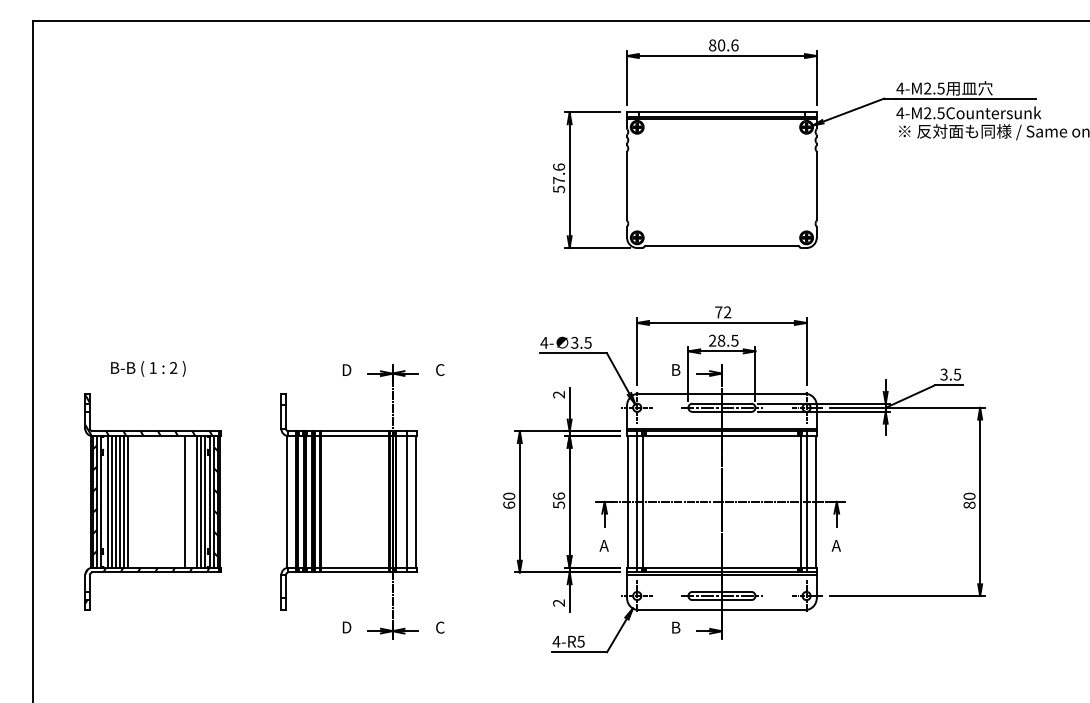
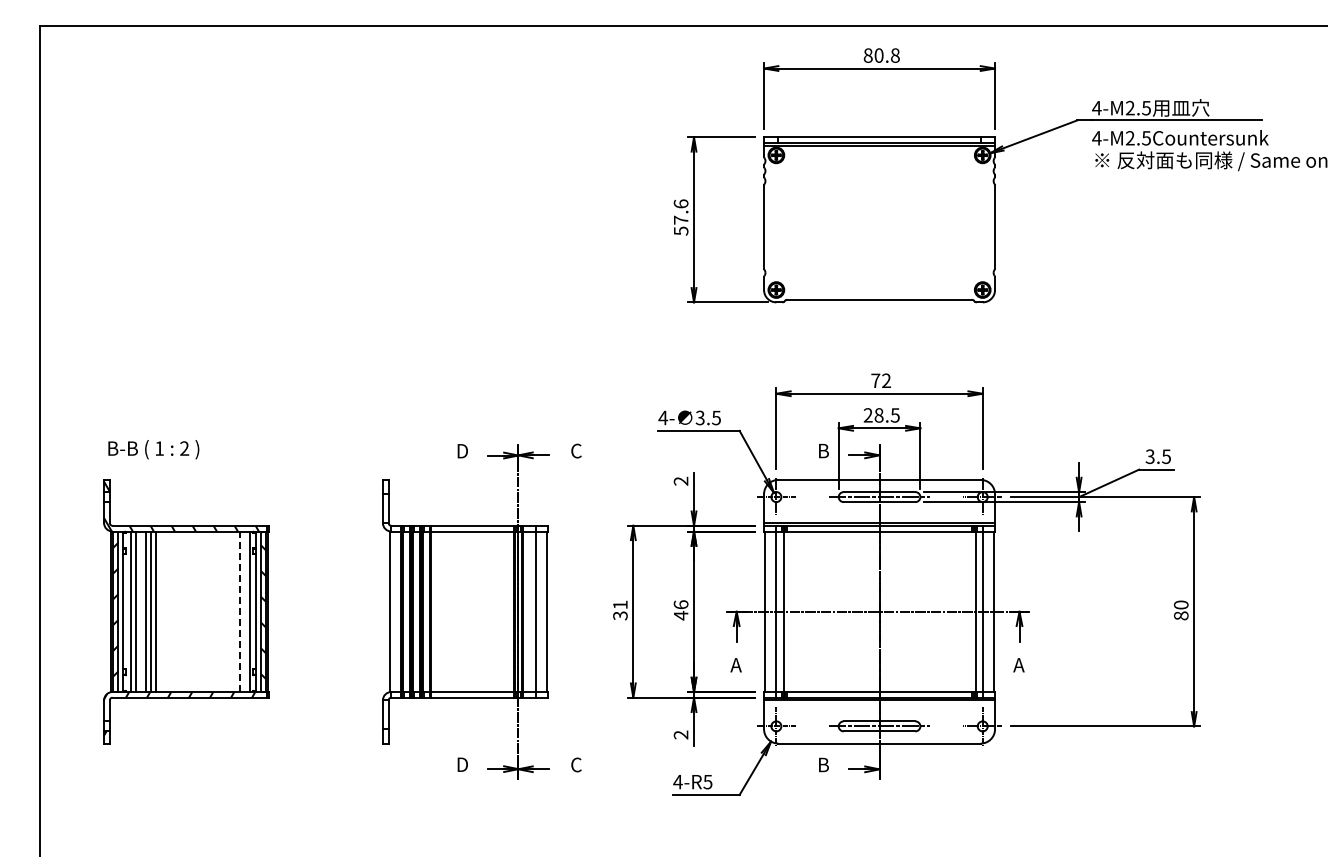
text: (735, 45) -> (895, 55), 80.6 -> 80.8
text: (148, 368) -> (153, 449), moved
text: (509, 500) -> (620, 610), 60 -> 31
line: (116, 501) -> (141, 611), removed
line: (185, 501) -> (225, 611), removed
line: (196, 501) -> (239, 611), solid -> dashed
line: (200, 501) -> (244, 611), removed
part: (362, 501) -> (481, 611), moved
text: (559, 504) -> (681, 615), 56 -> 46

